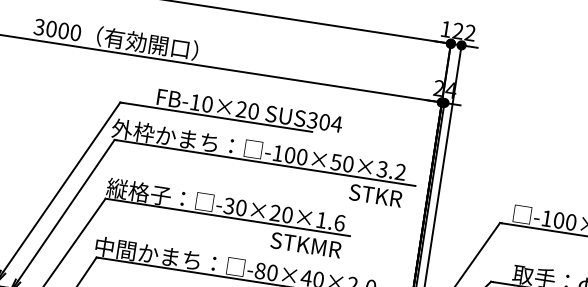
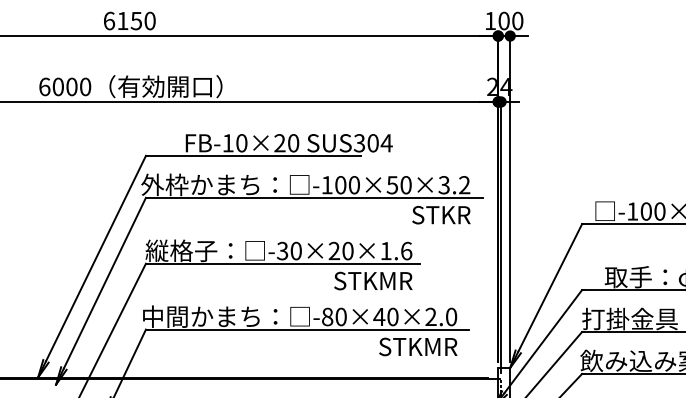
text: (39, 26) -> (44, 86), 3000 -> 6000
text: (463, 31) -> (510, 20), 122 -> 100

